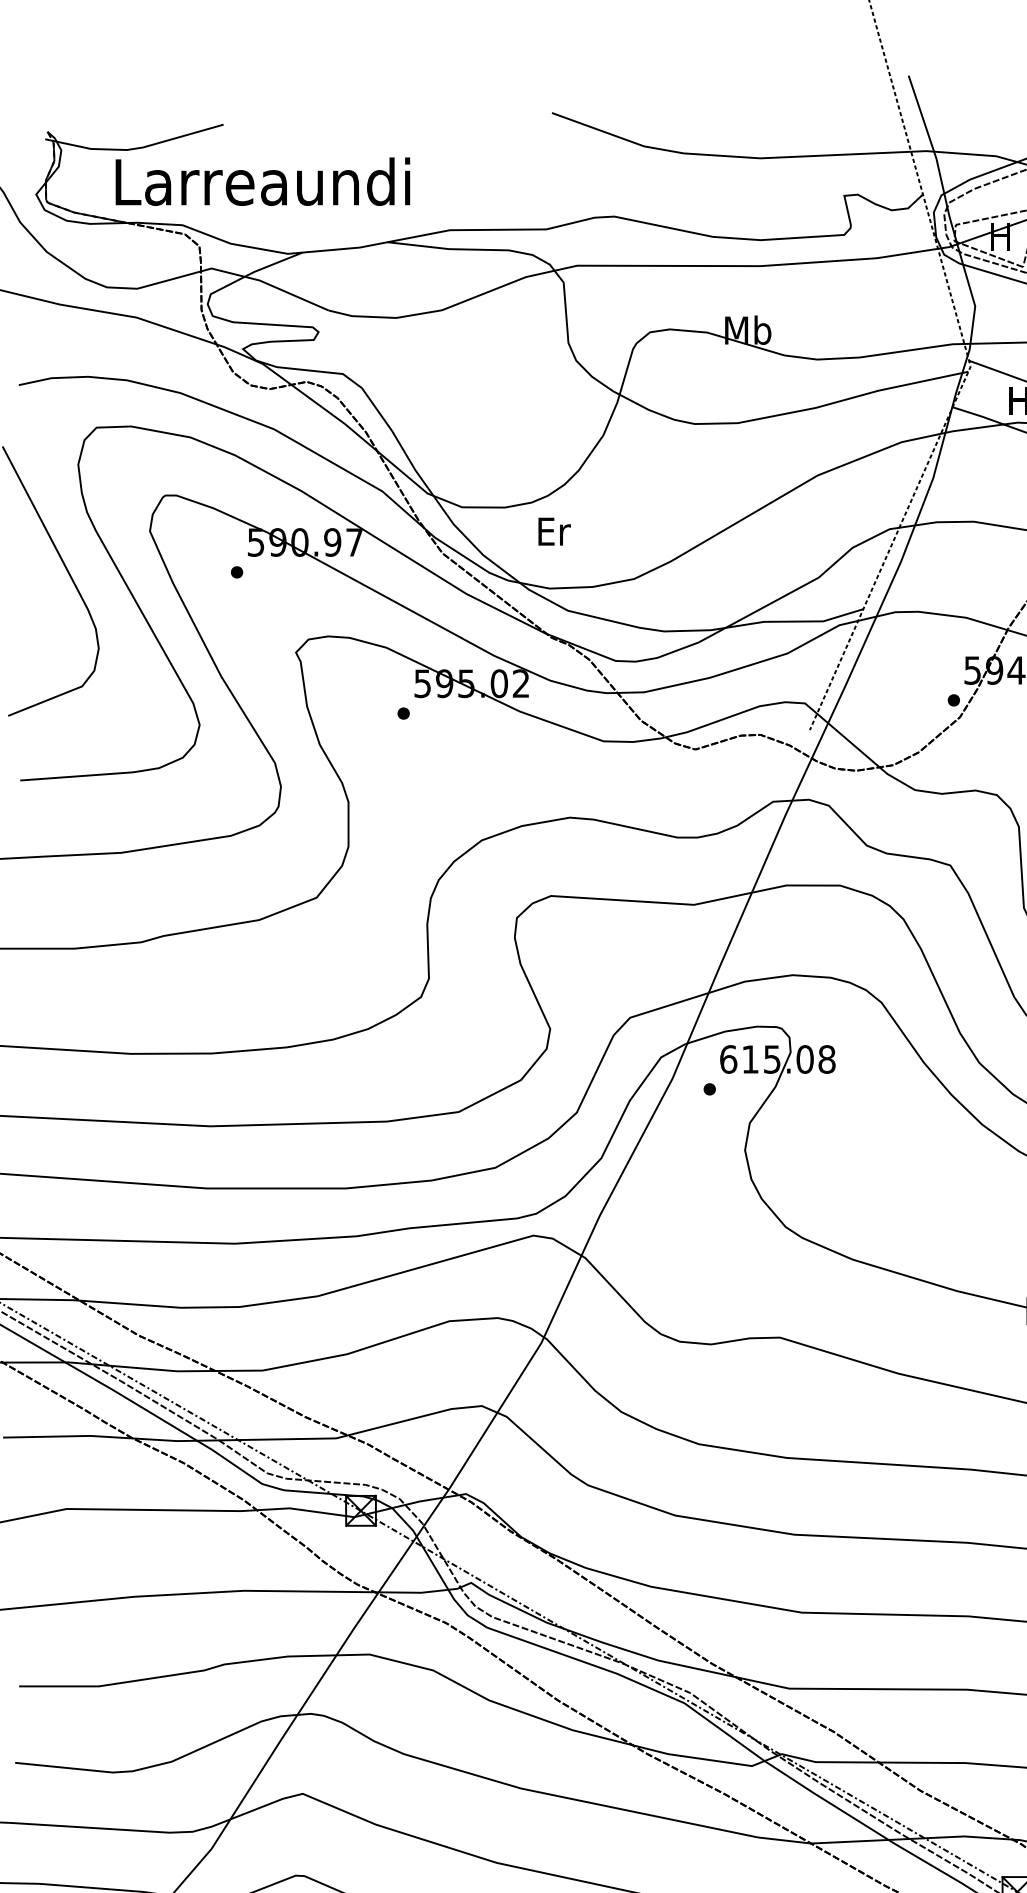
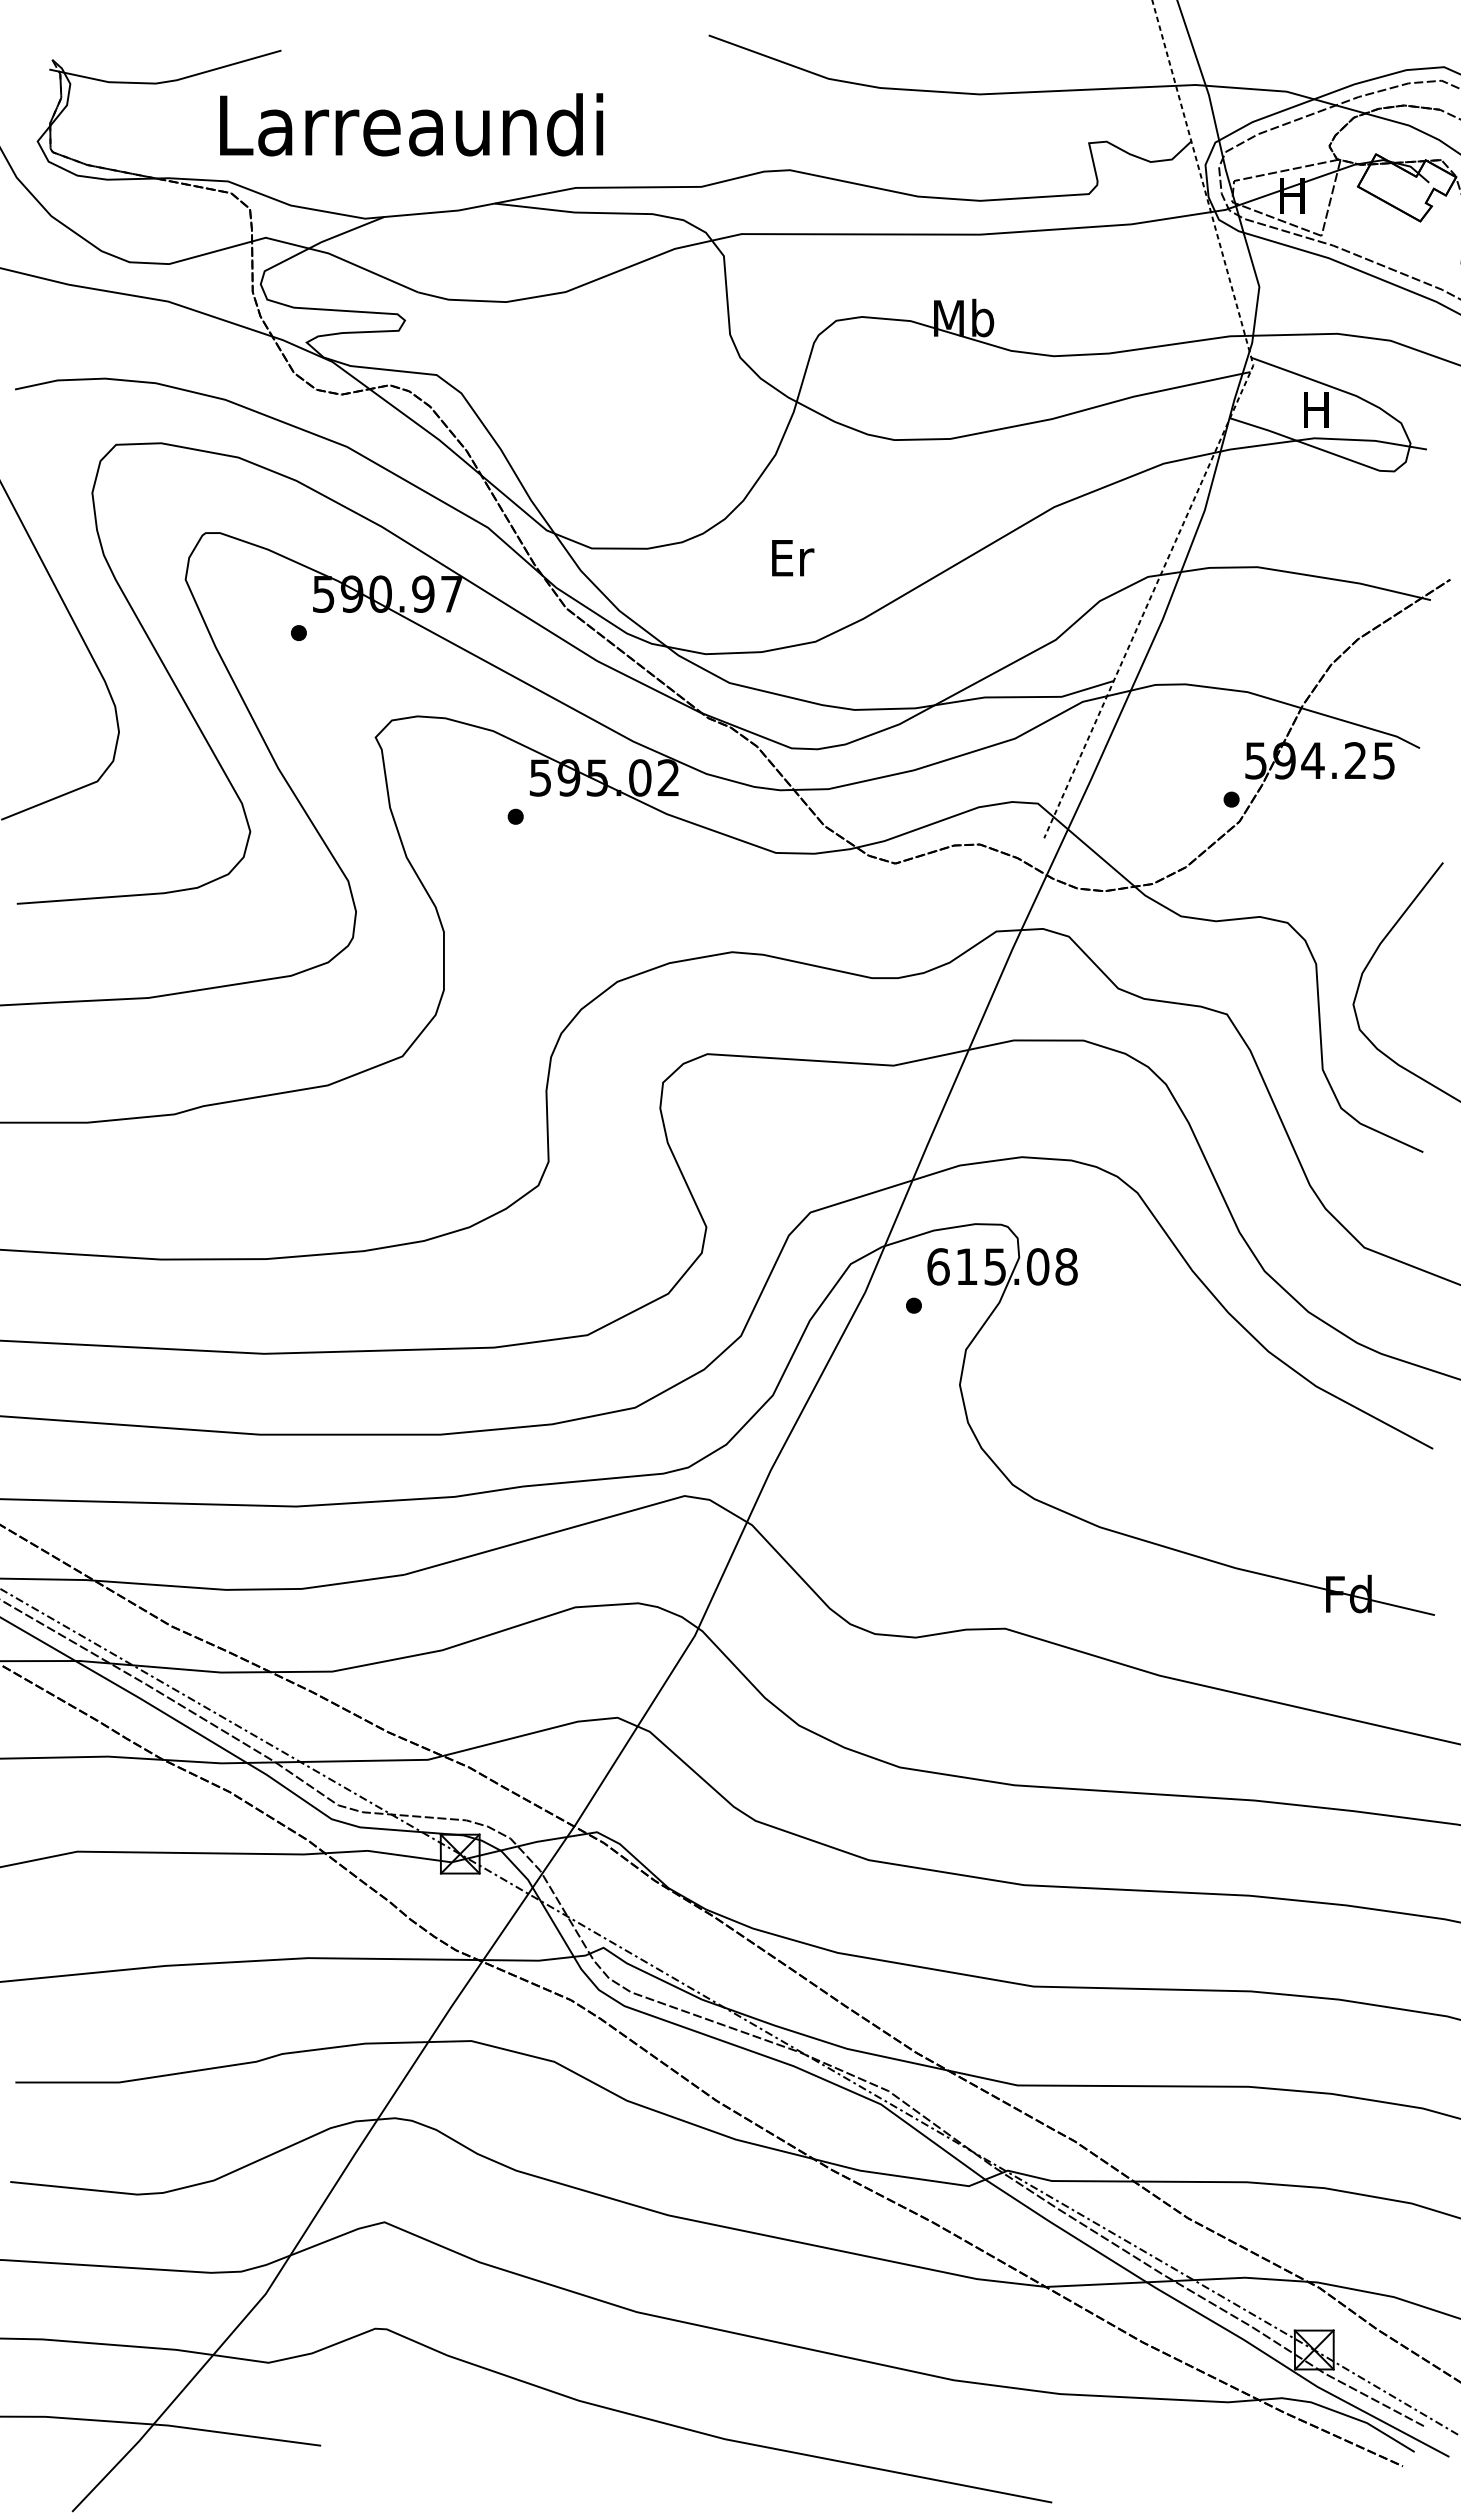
text: (262, 181) -> (411, 124), moved
text: (554, 531) -> (793, 558), moved

